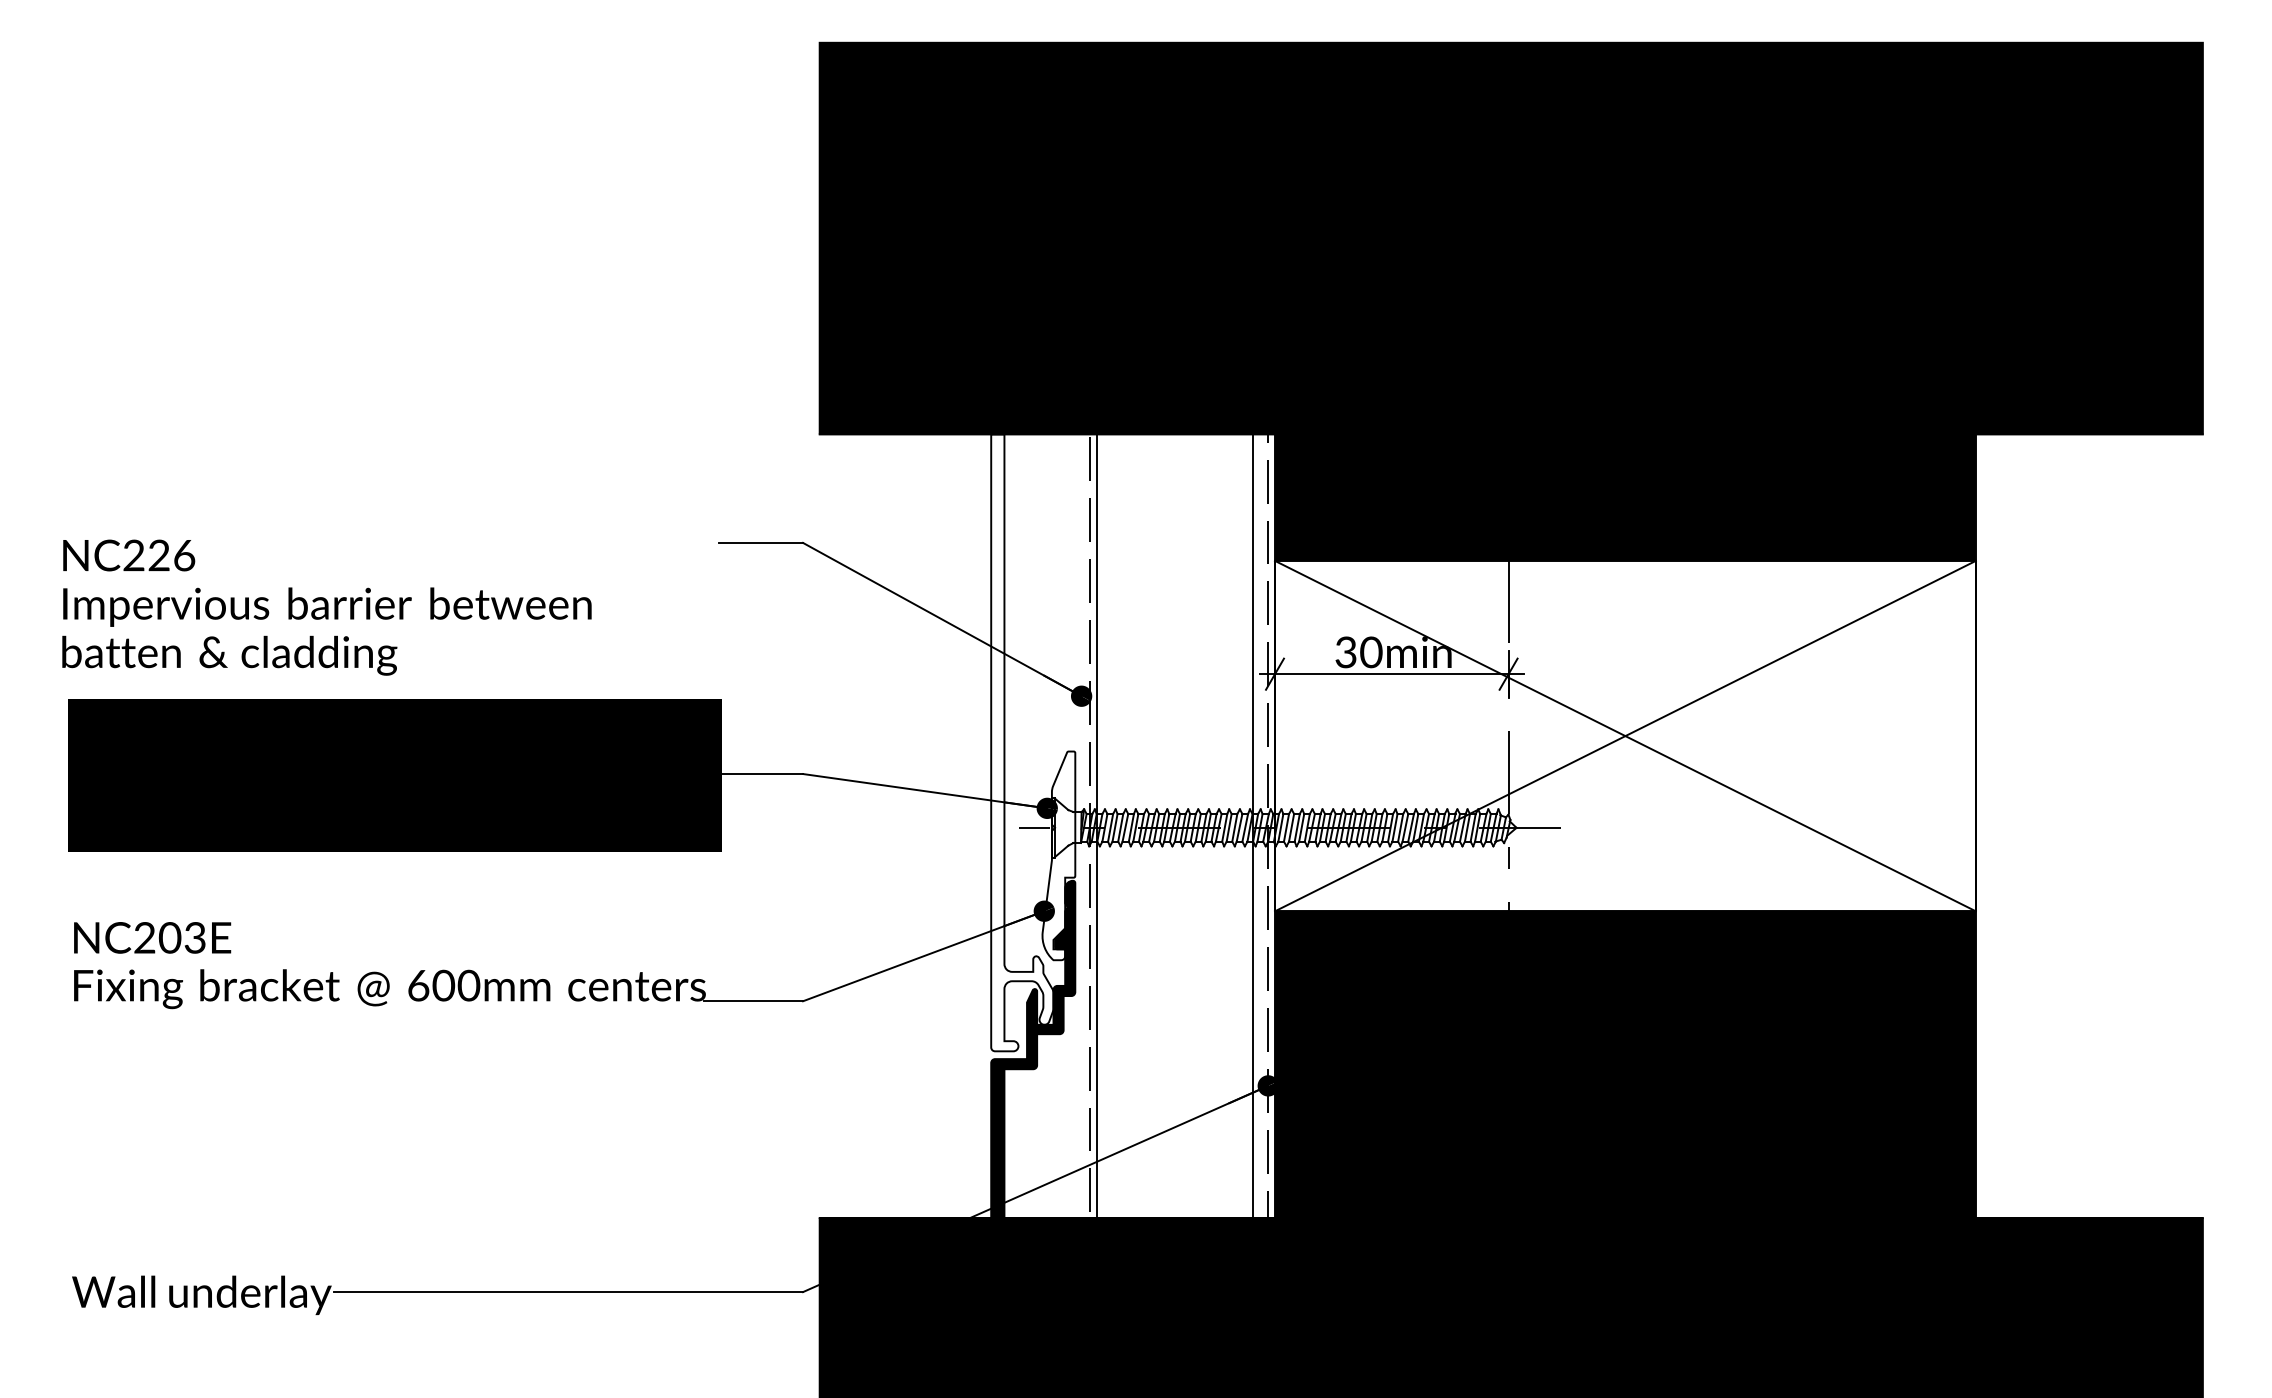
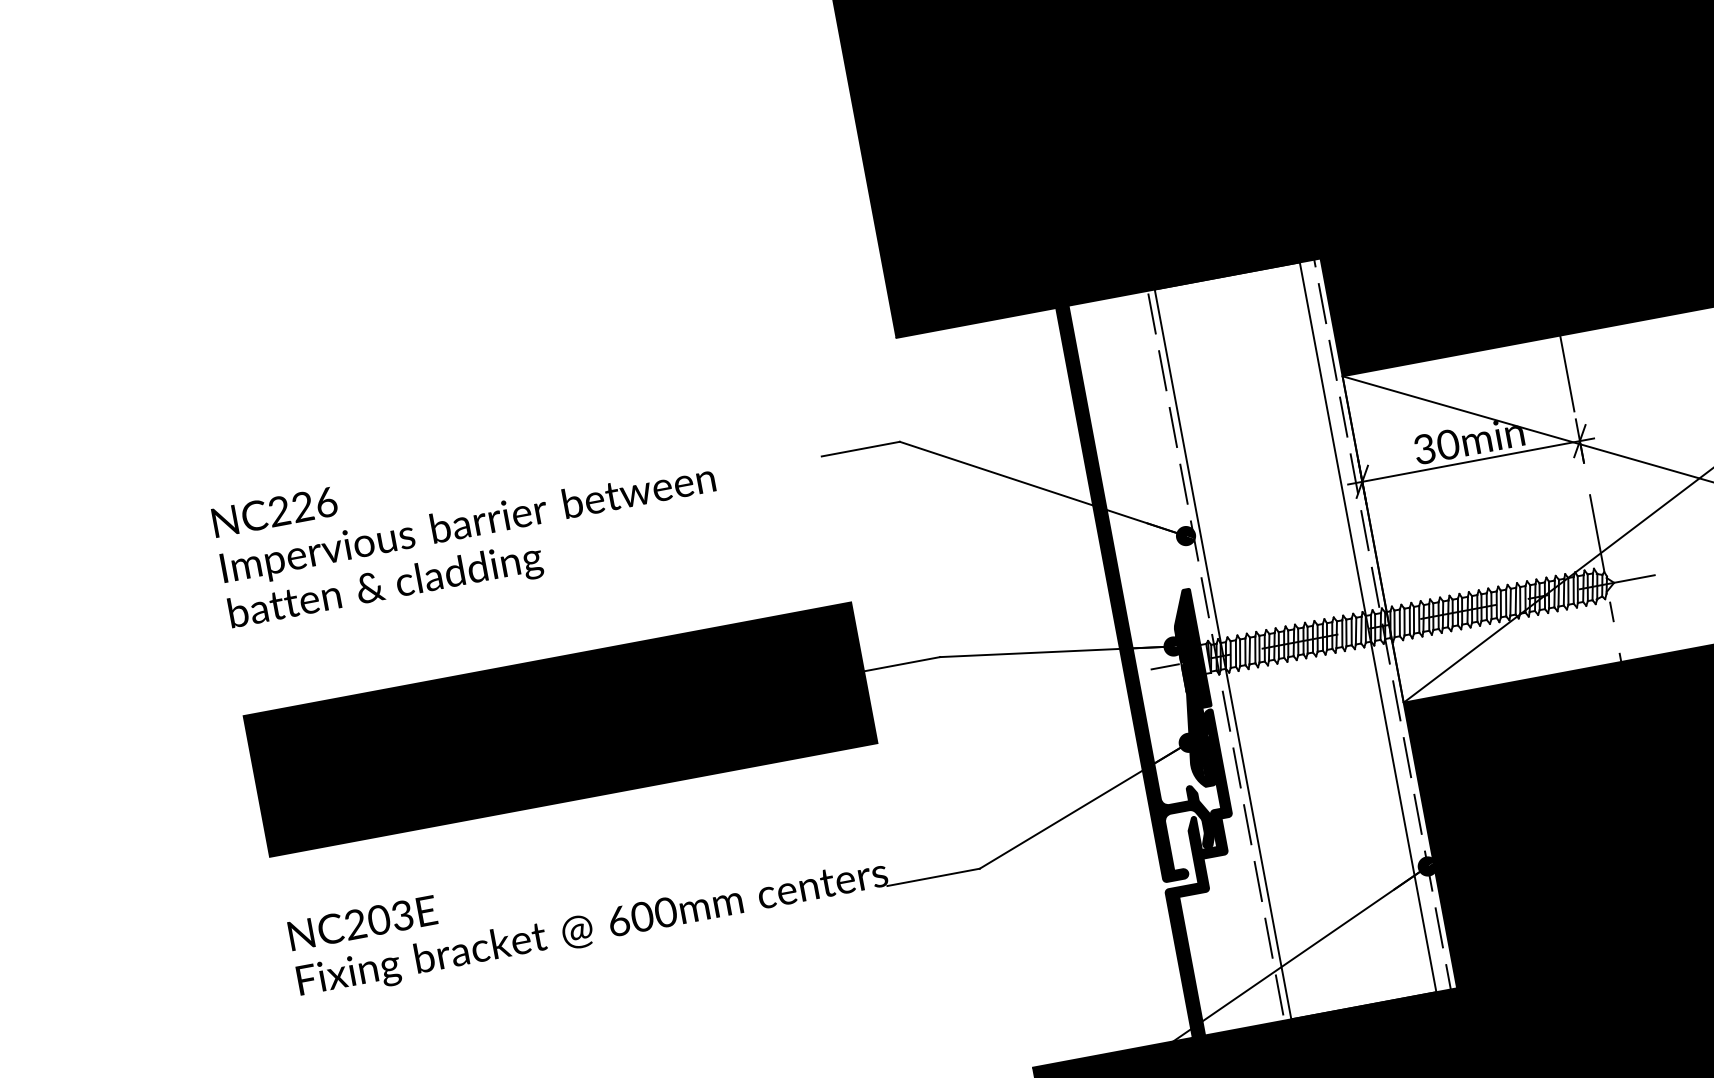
text: (326, 607) -> (467, 526), moved
fill: (1022, 742) -> (1139, 589), added
fill: (1058, 855) -> (1192, 688), added

